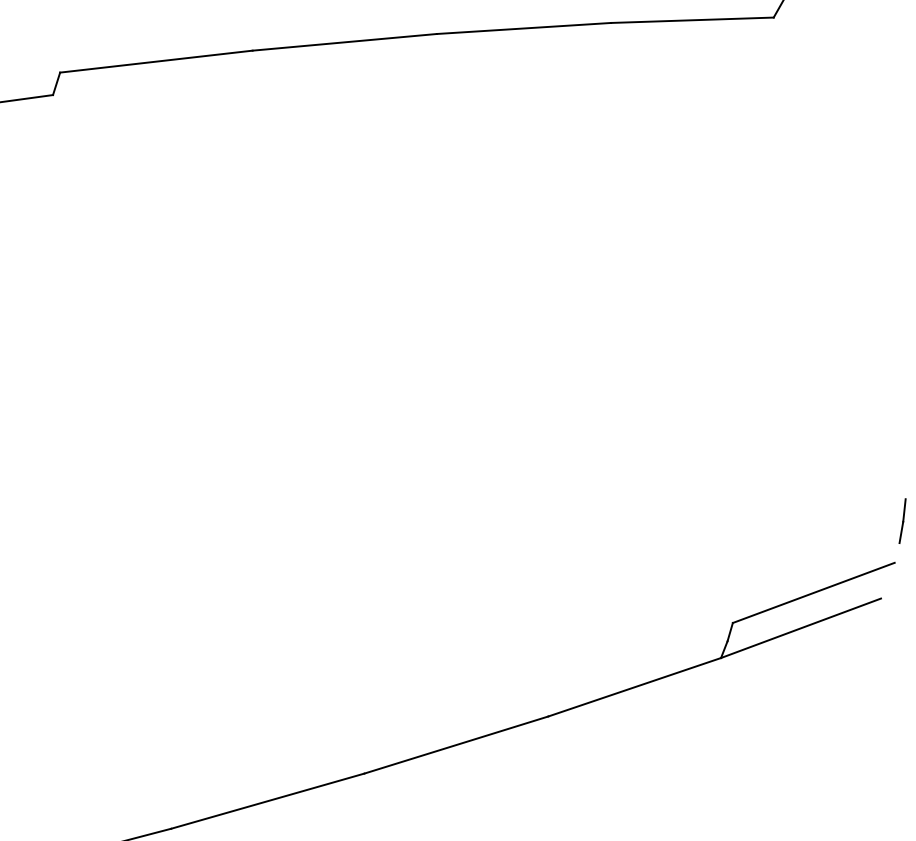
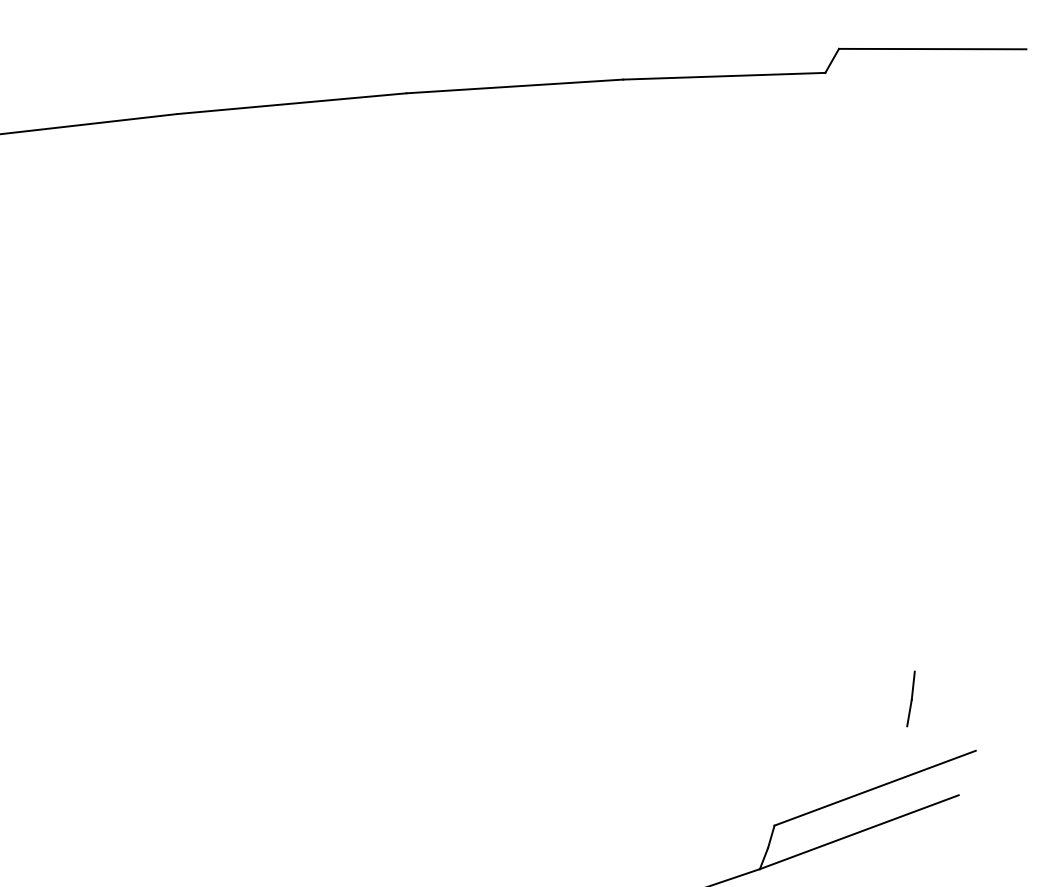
line: (902, 520) -> (910, 698), moved

